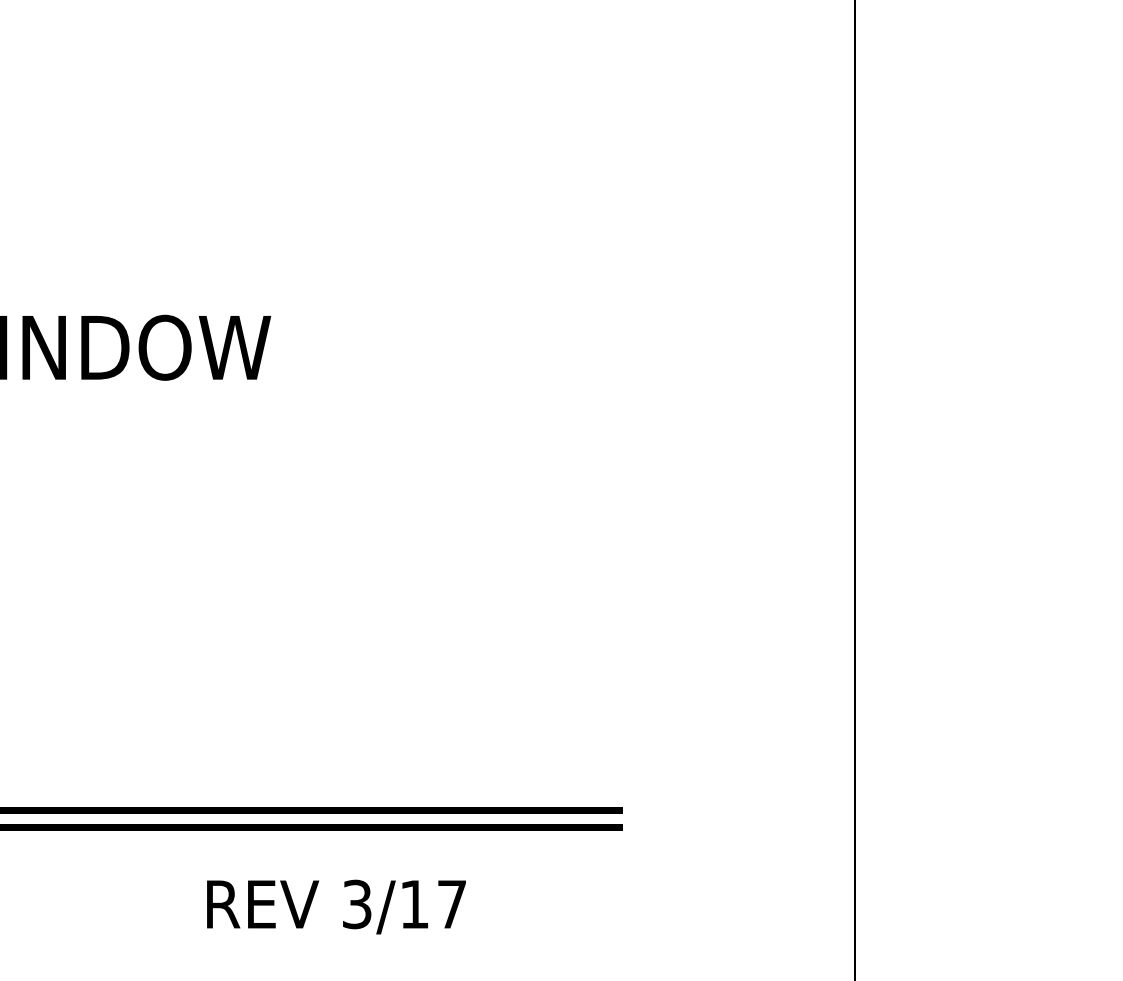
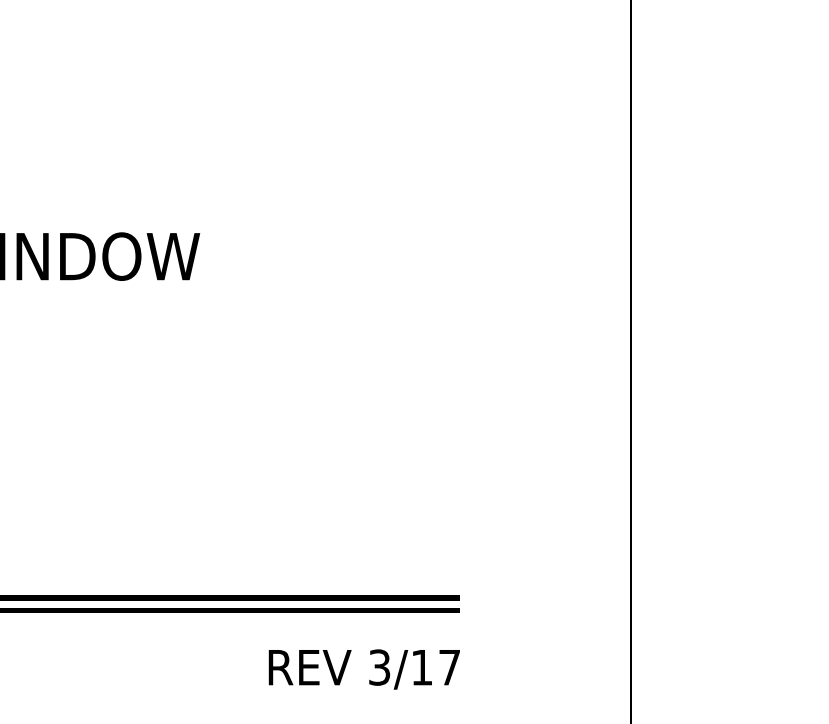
text: (335, 907) -> (363, 669), moved

